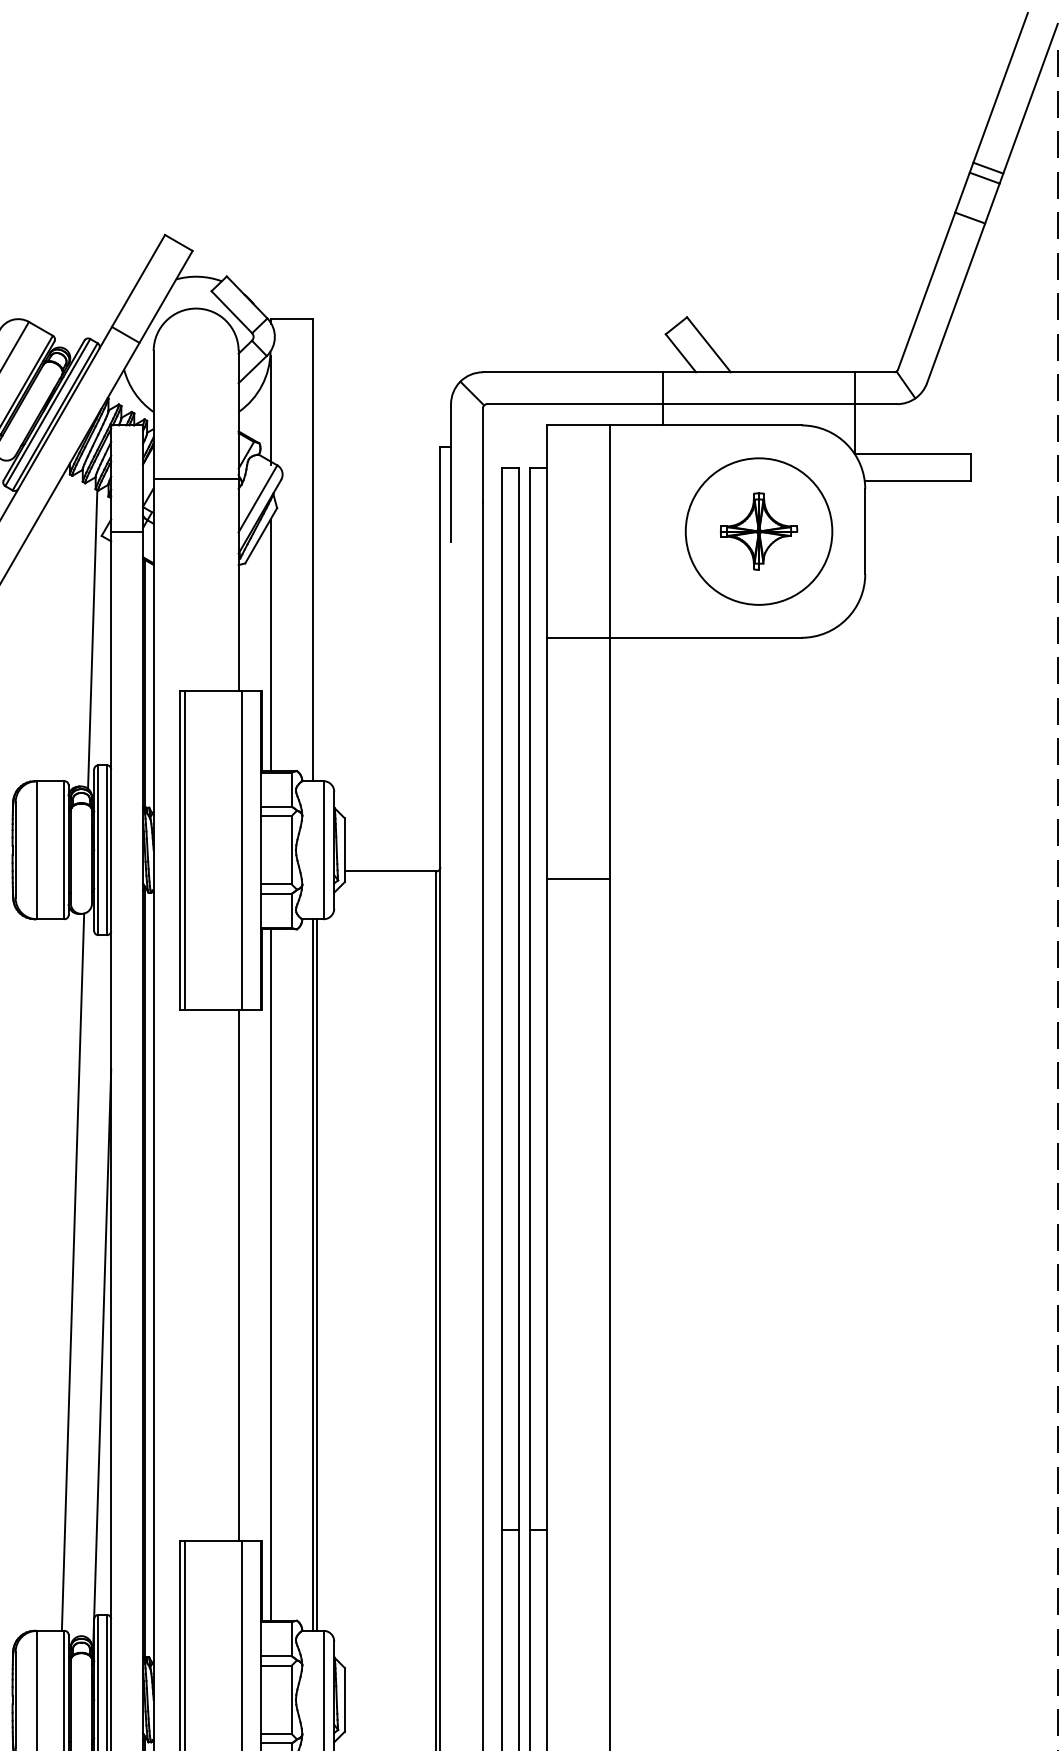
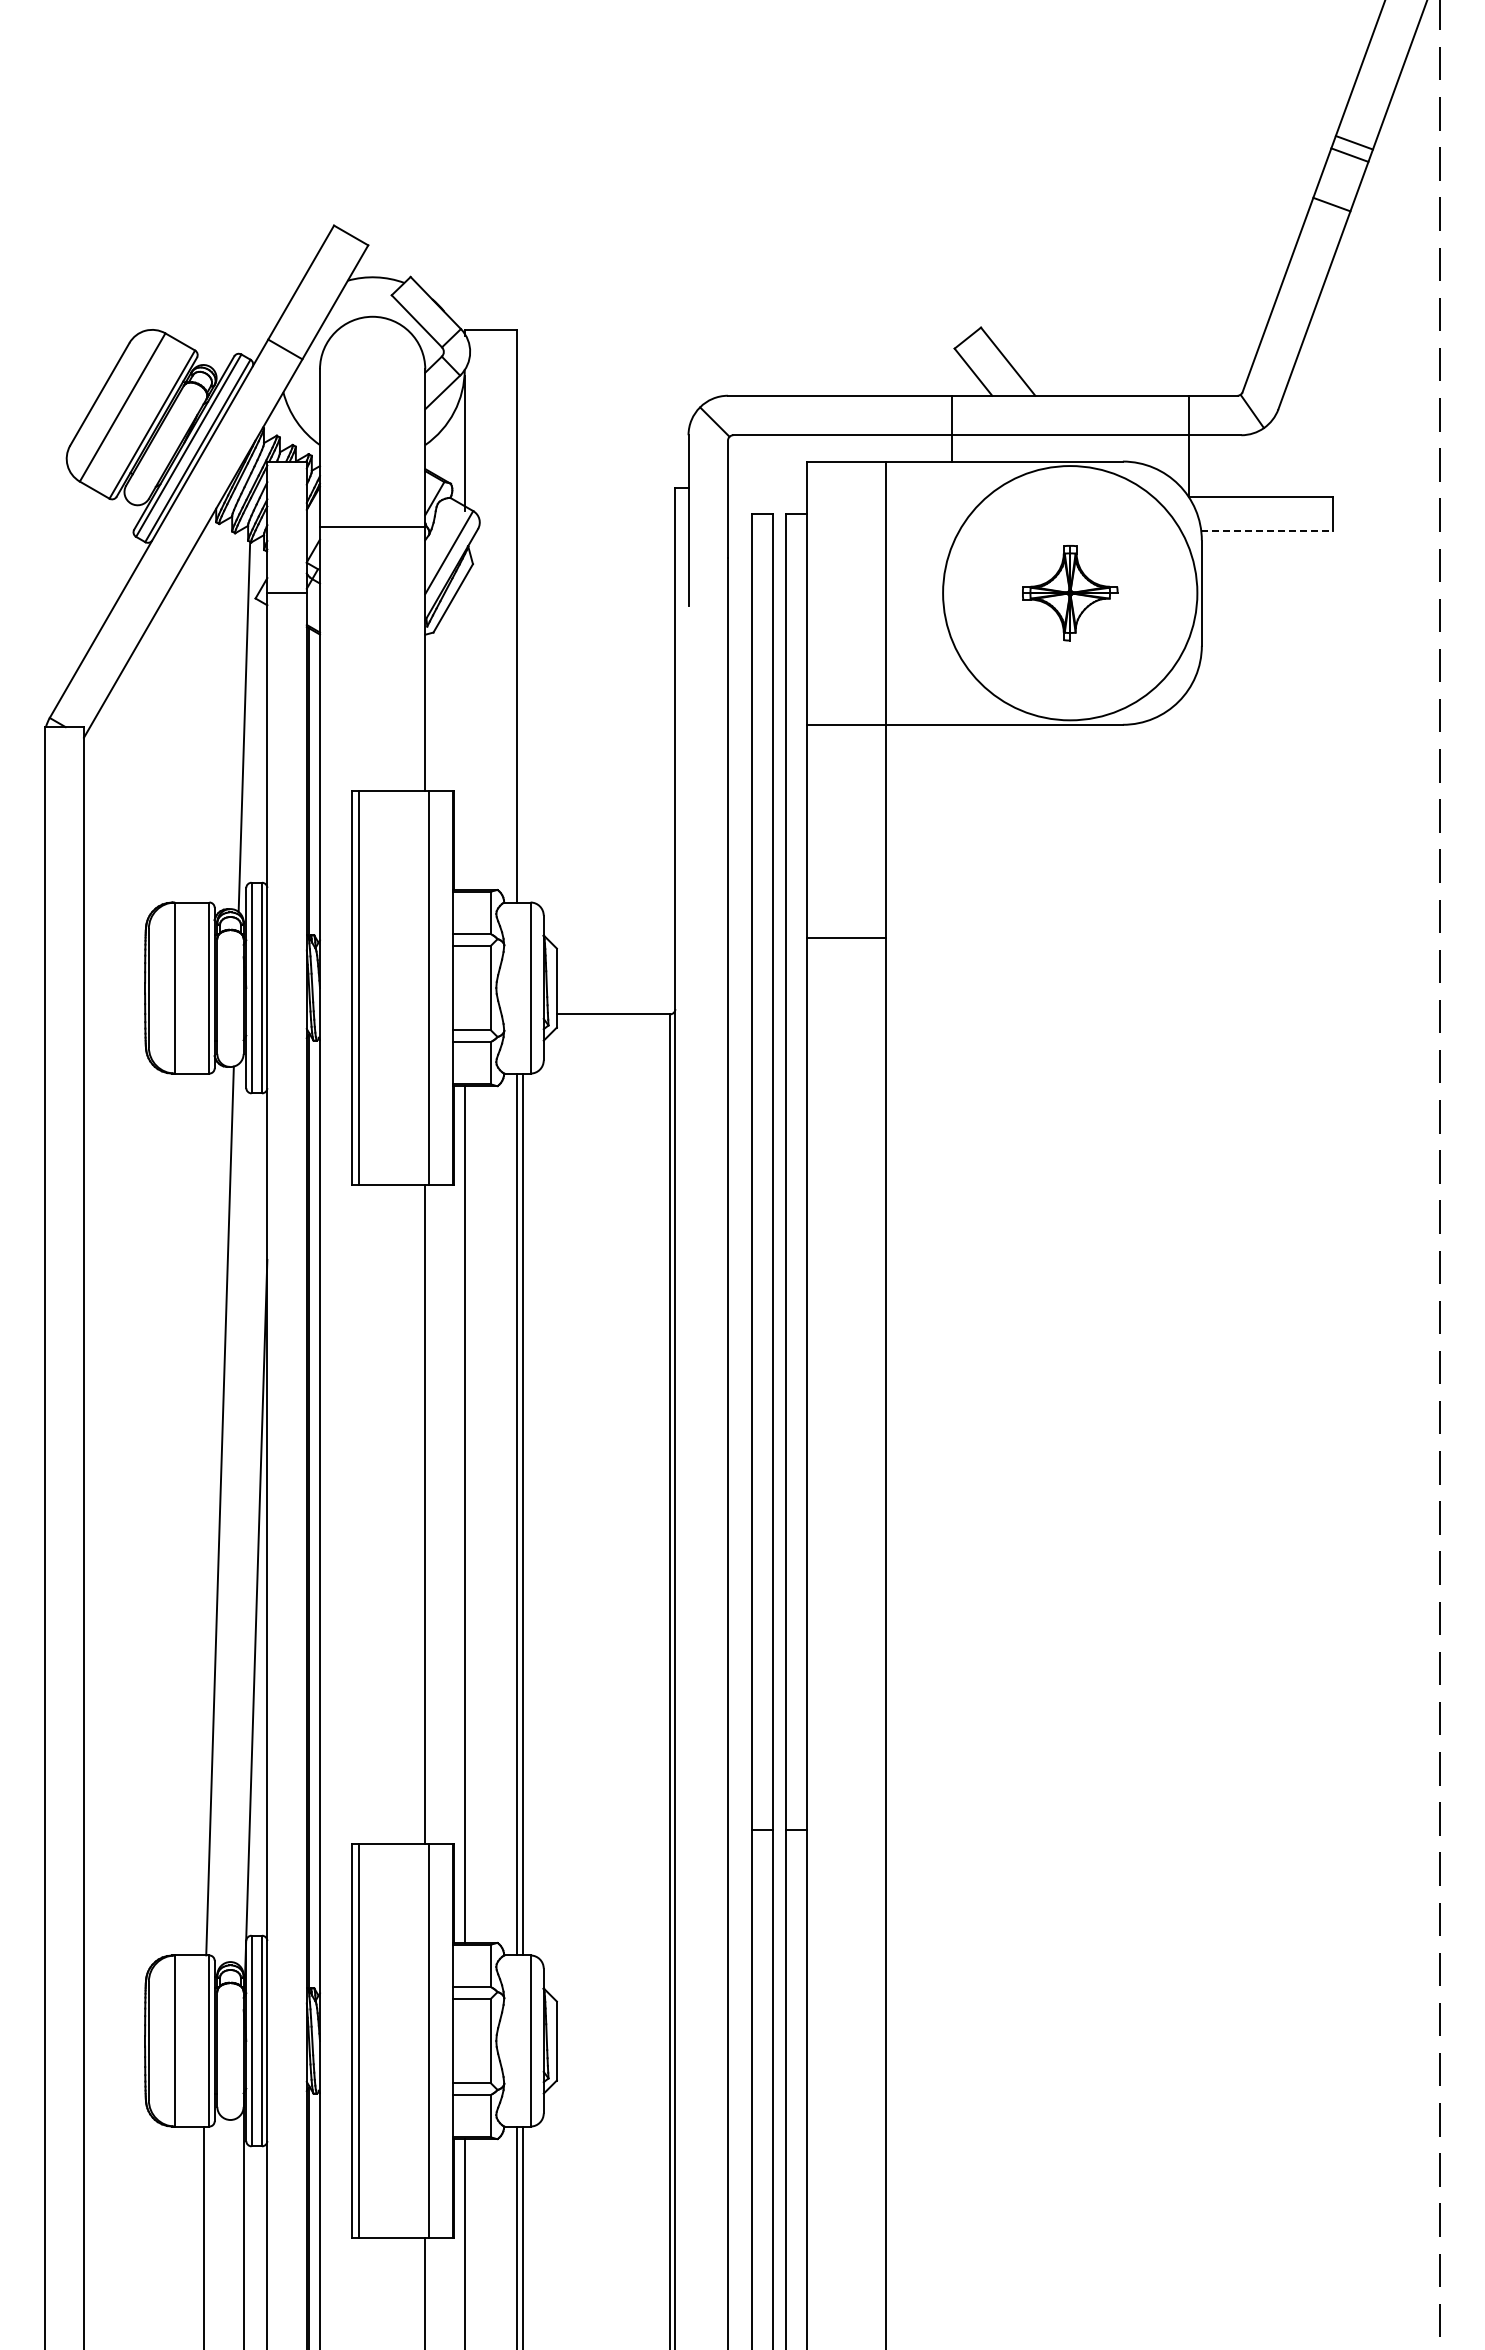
line: (918, 481) -> (1267, 531), solid -> dashed
circle: (759, 531) -> (1070, 593), size x1.4
line: (270, 645) -> (464, 734), removed
line: (577, 878) -> (845, 938), moved

